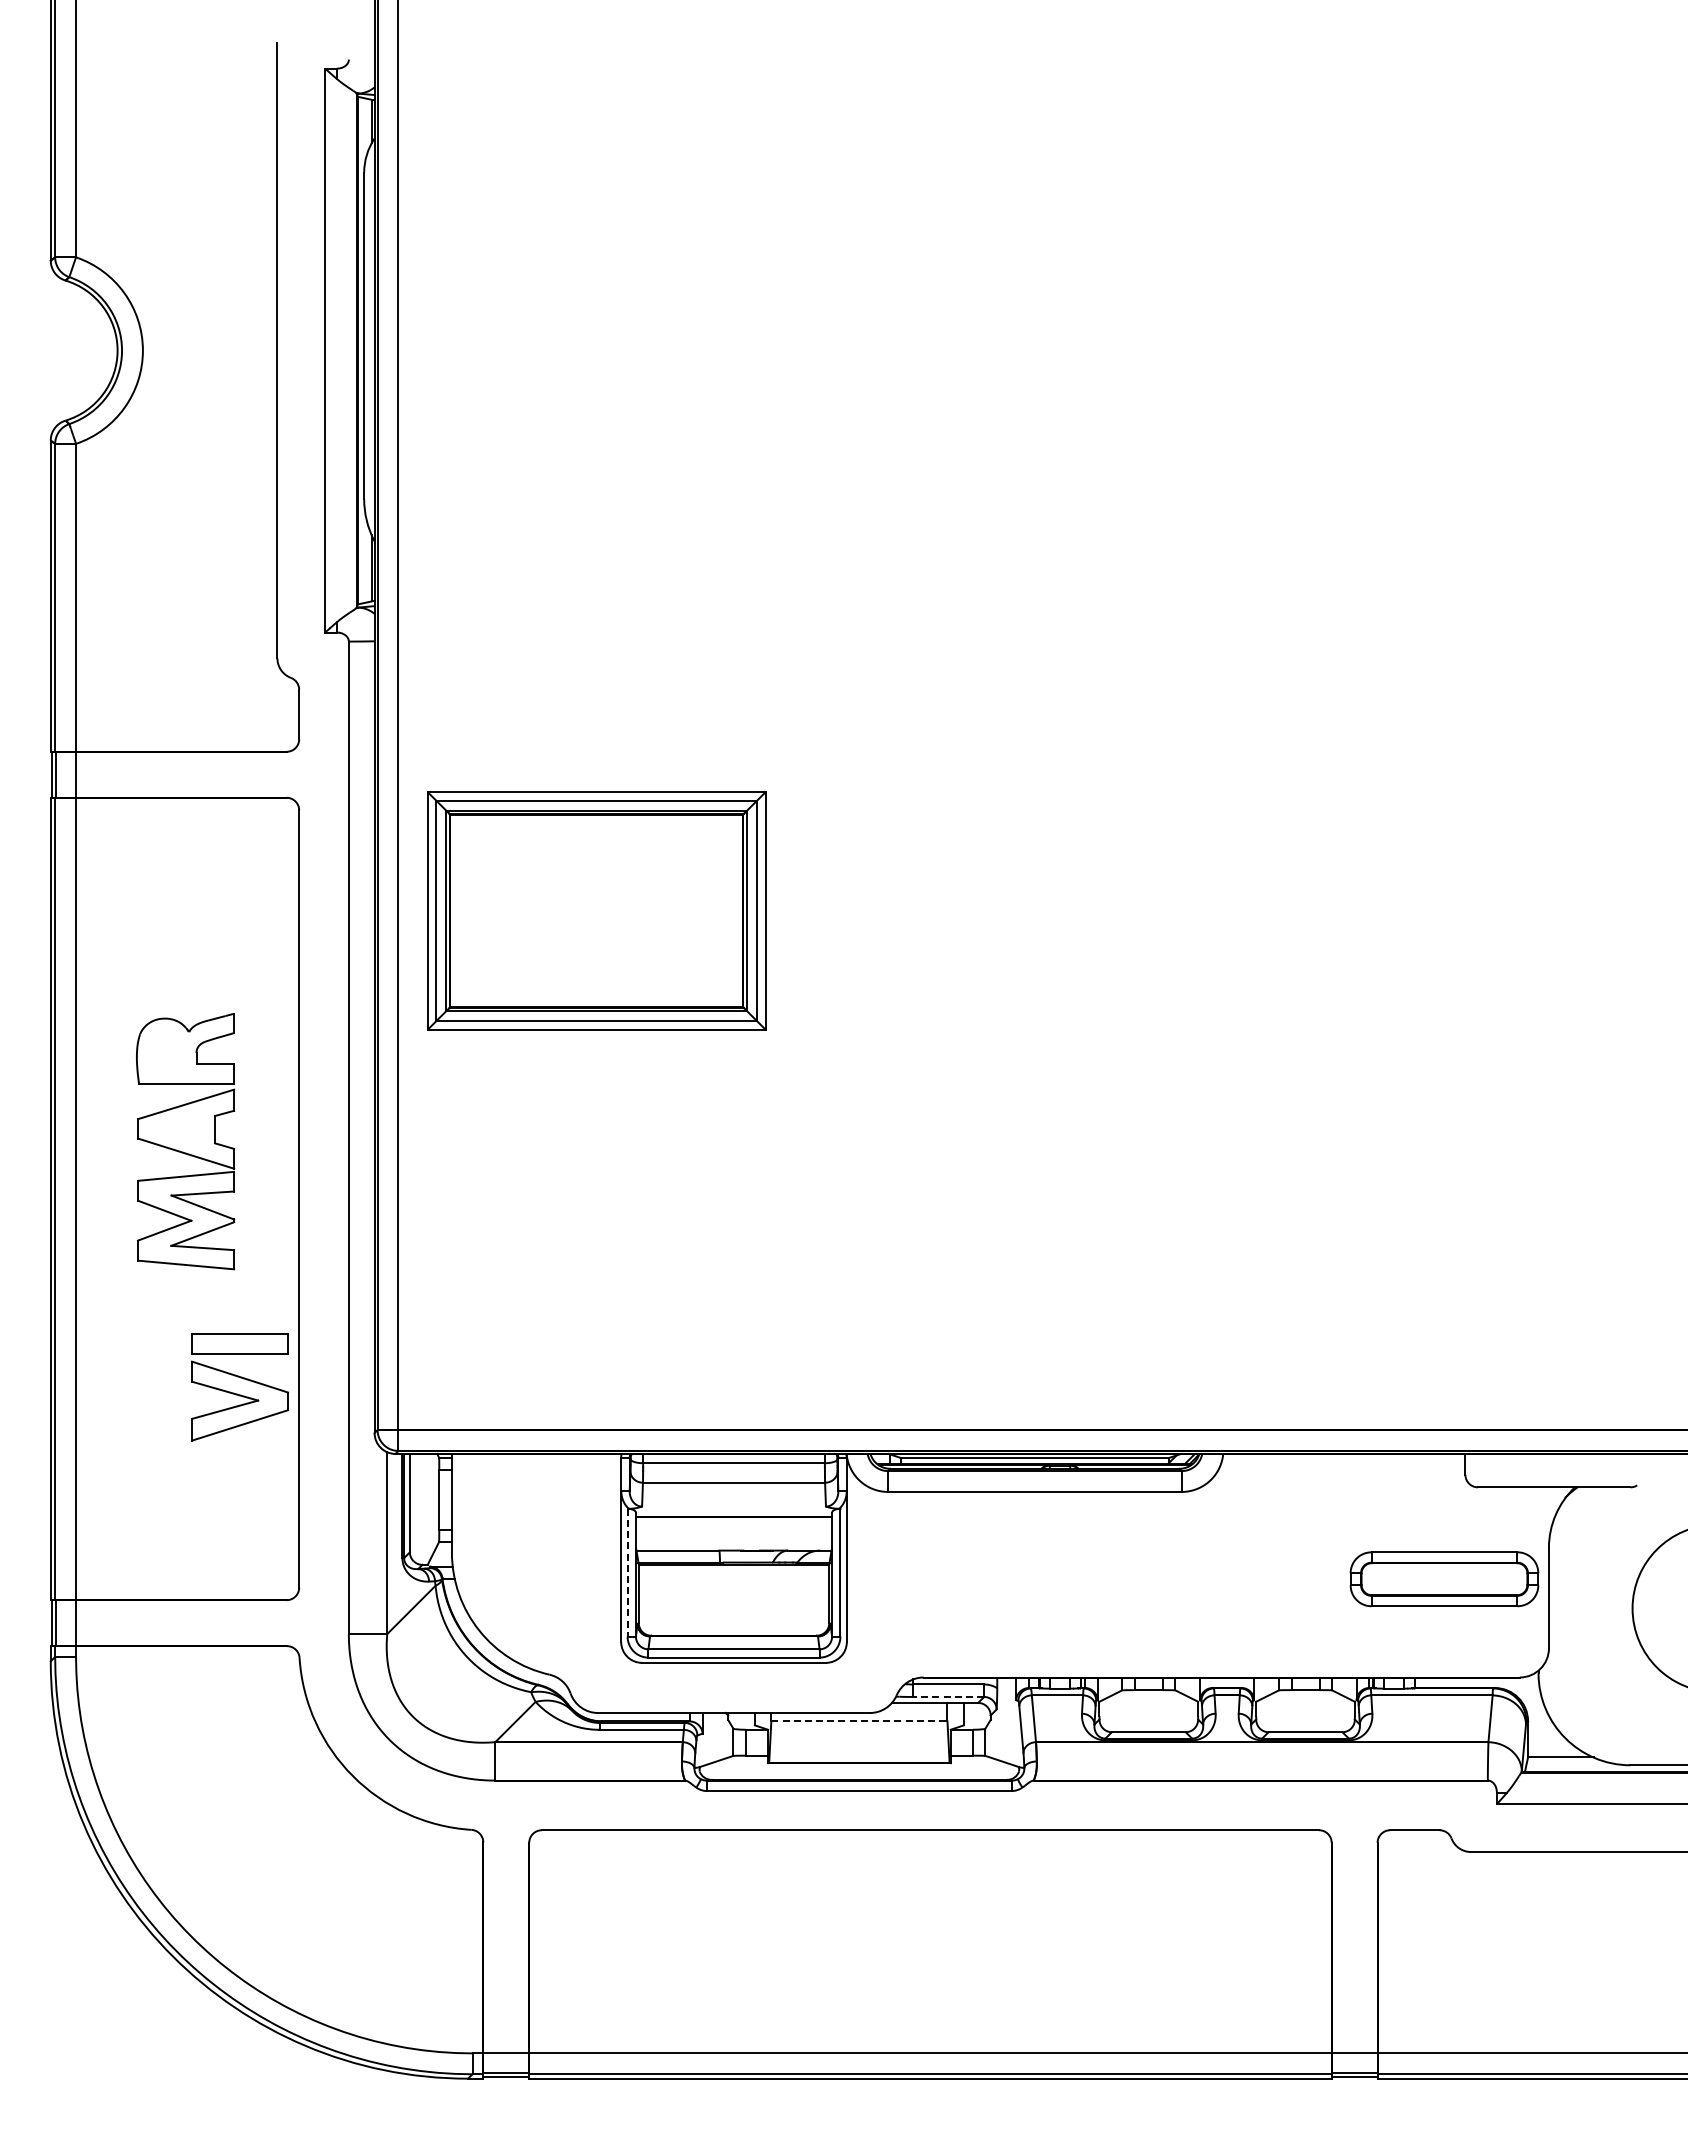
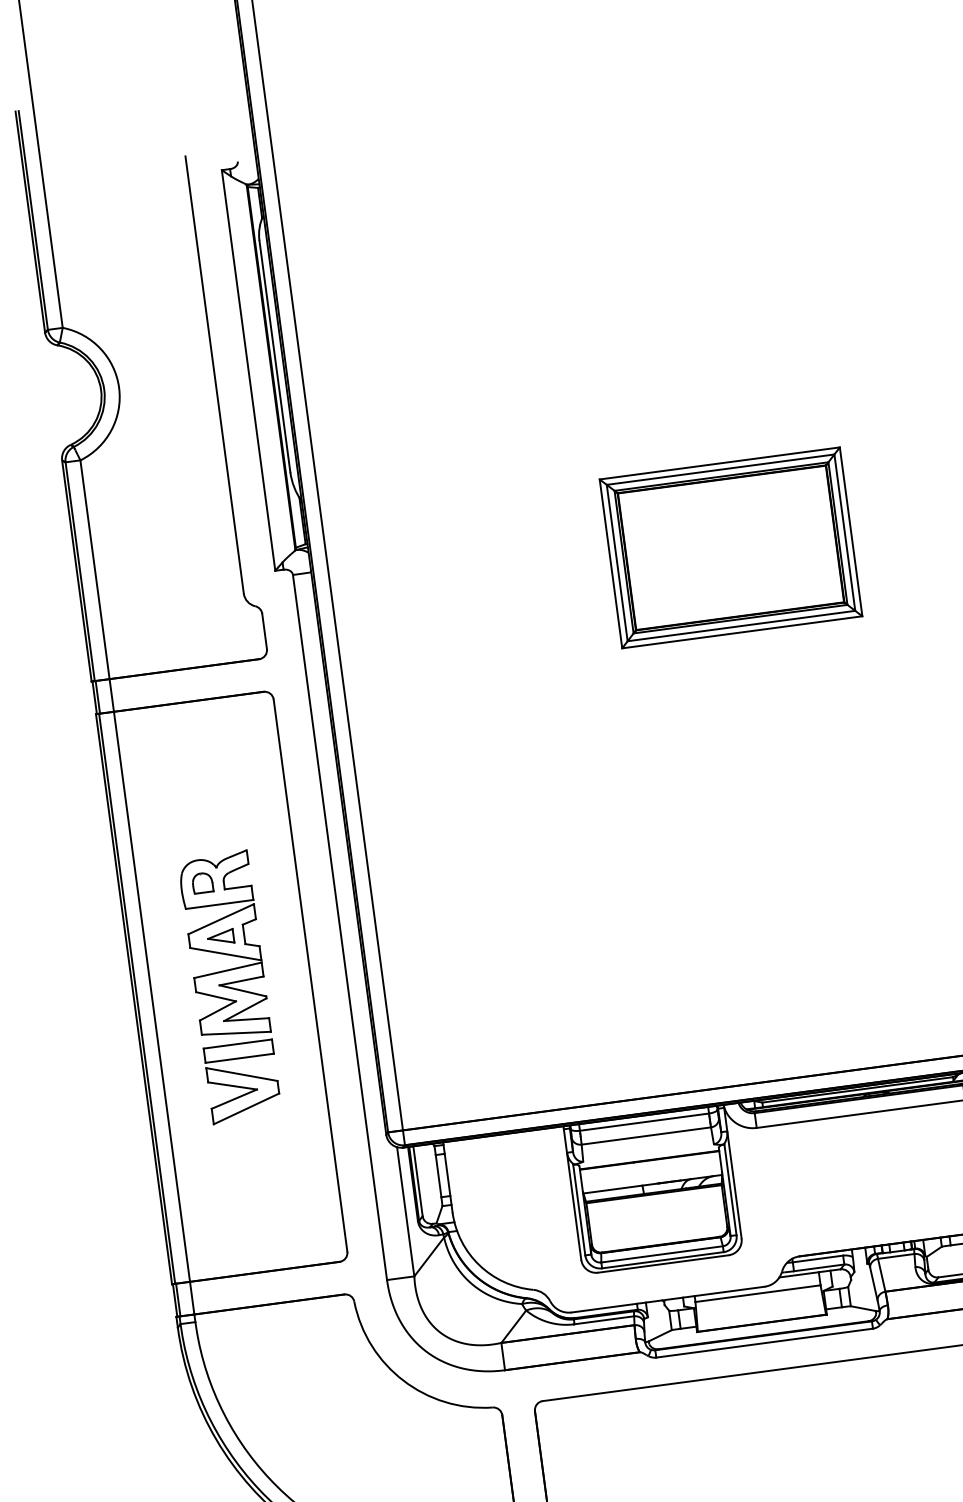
part: (596, 910) -> (730, 547), moved
part: (166, 1050) -> (202, 882), added
part: (181, 1129) -> (220, 937), added
part: (240, 1387) -> (243, 1081), moved
line: (627, 1572) -> (579, 1209), dashed -> solid
line: (948, 1696) -> (818, 1267), dashed -> solid
line: (859, 1721) -> (758, 1293), dashed -> solid

